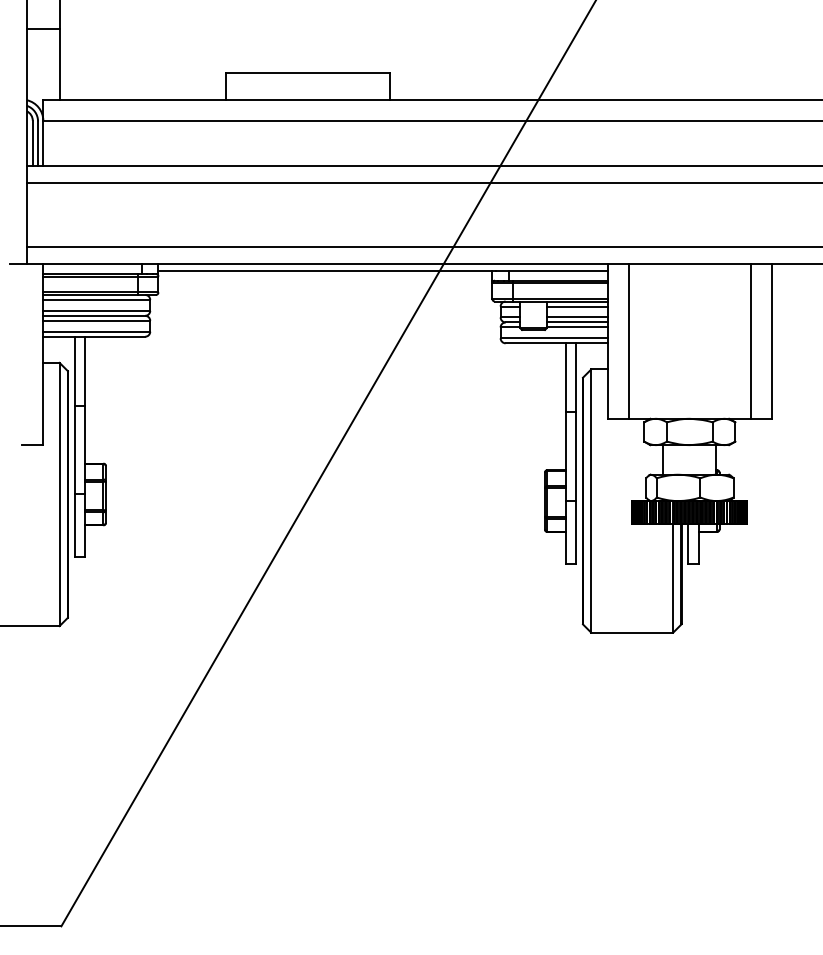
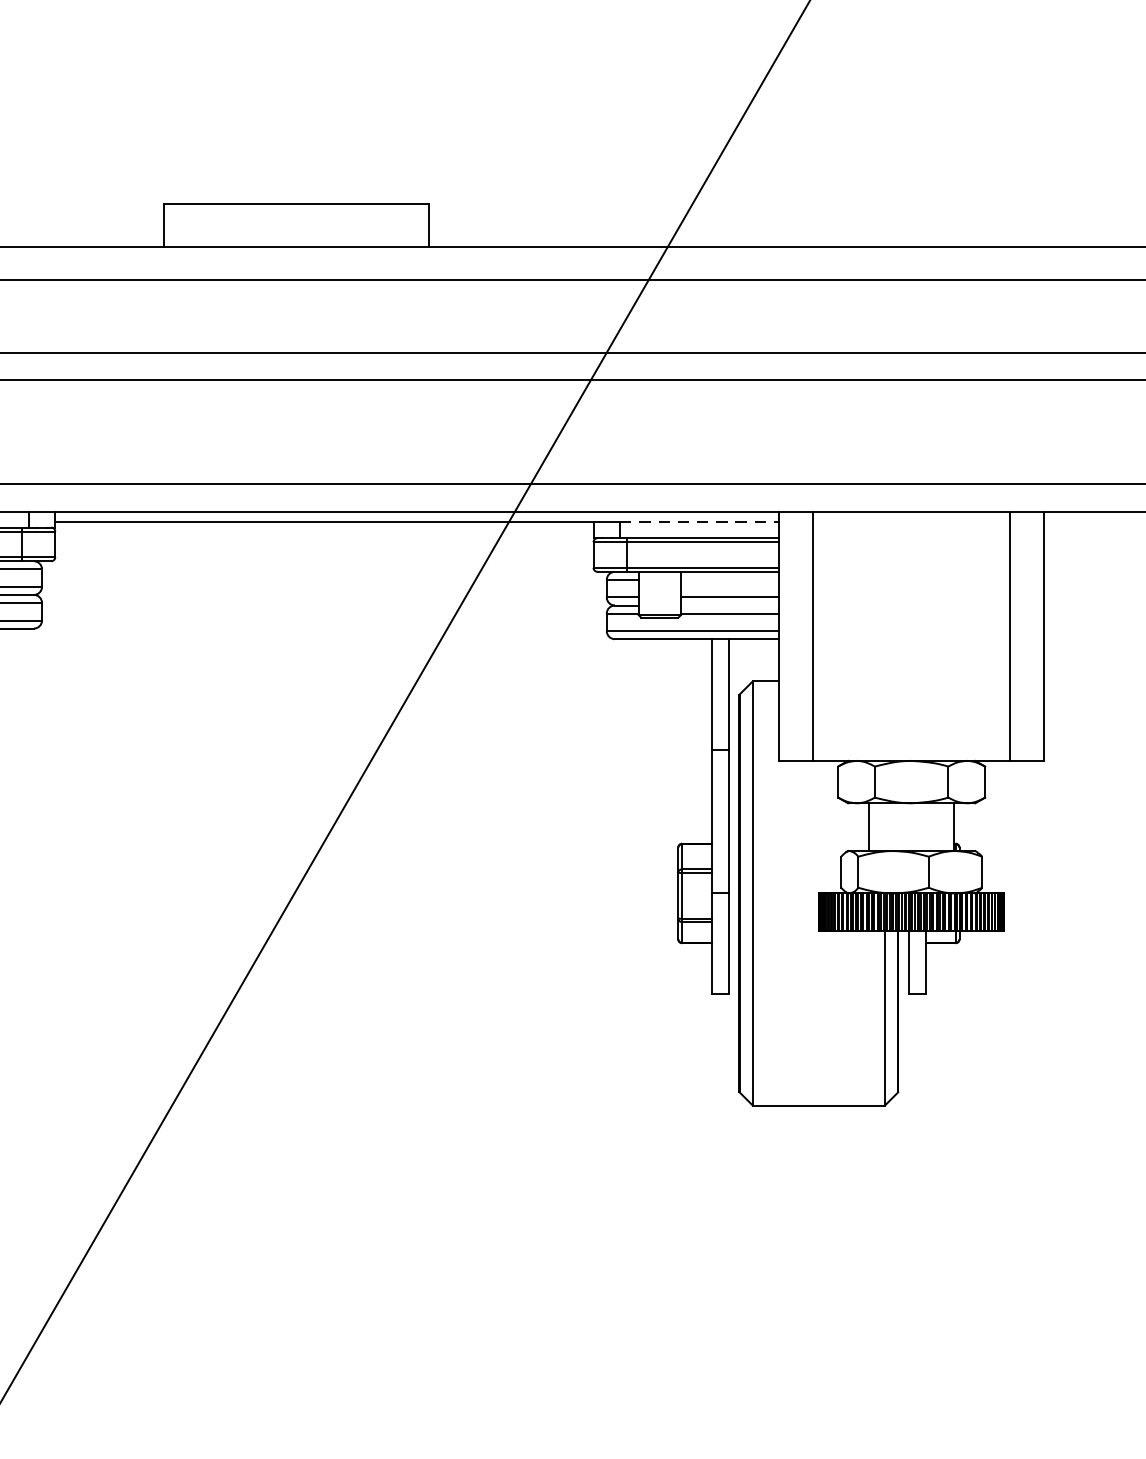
line: (558, 270) -> (700, 521), solid -> dashed
line: (576, 306) -> (729, 579), removed
line: (576, 322) -> (729, 605), removed

